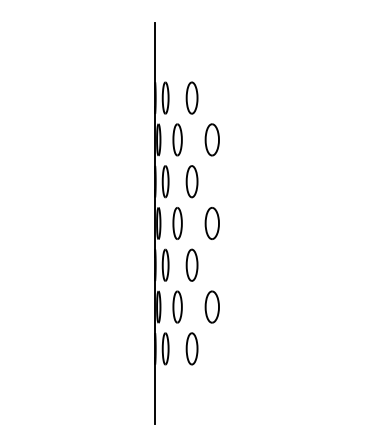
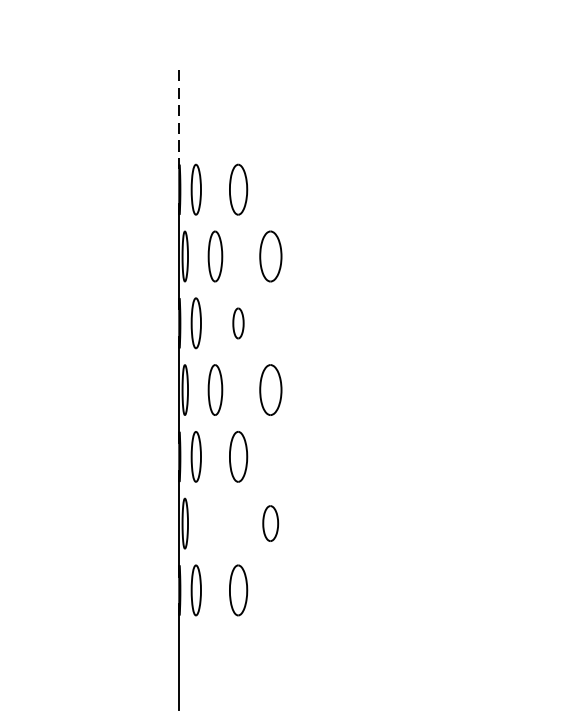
line: (155, 56) -> (180, 123), solid -> dashed
part: (191, 181) -> (237, 322), size x0.6
part: (177, 306) -> (215, 522), removed
part: (211, 306) -> (269, 522), size x0.7

